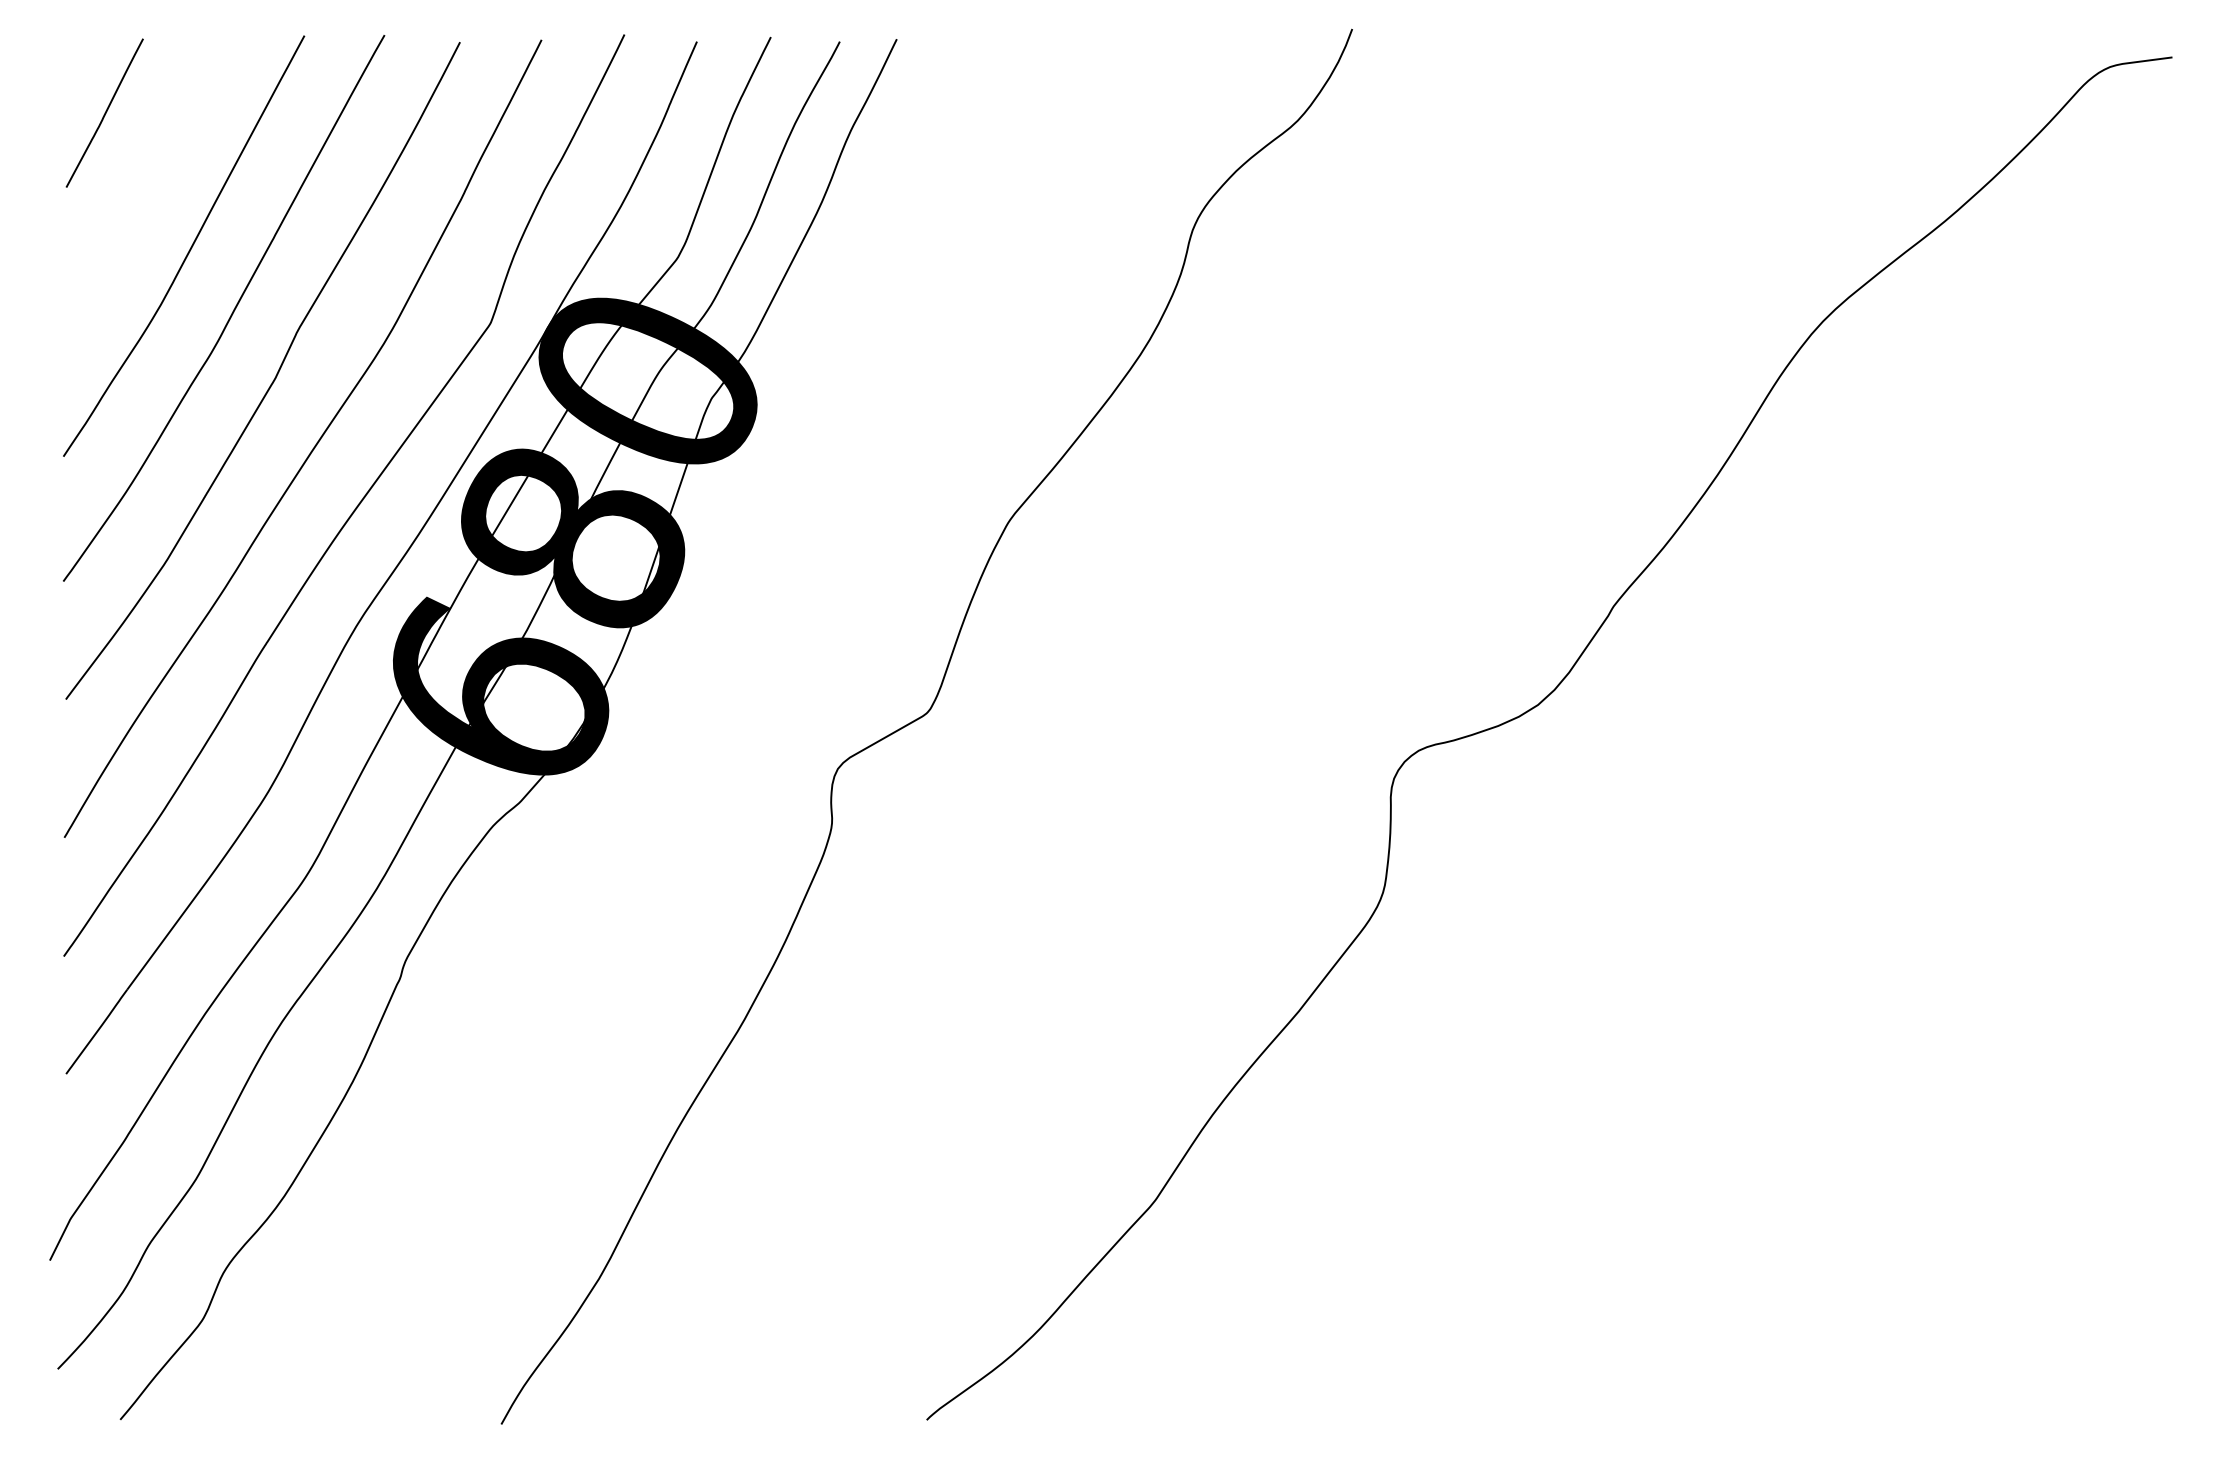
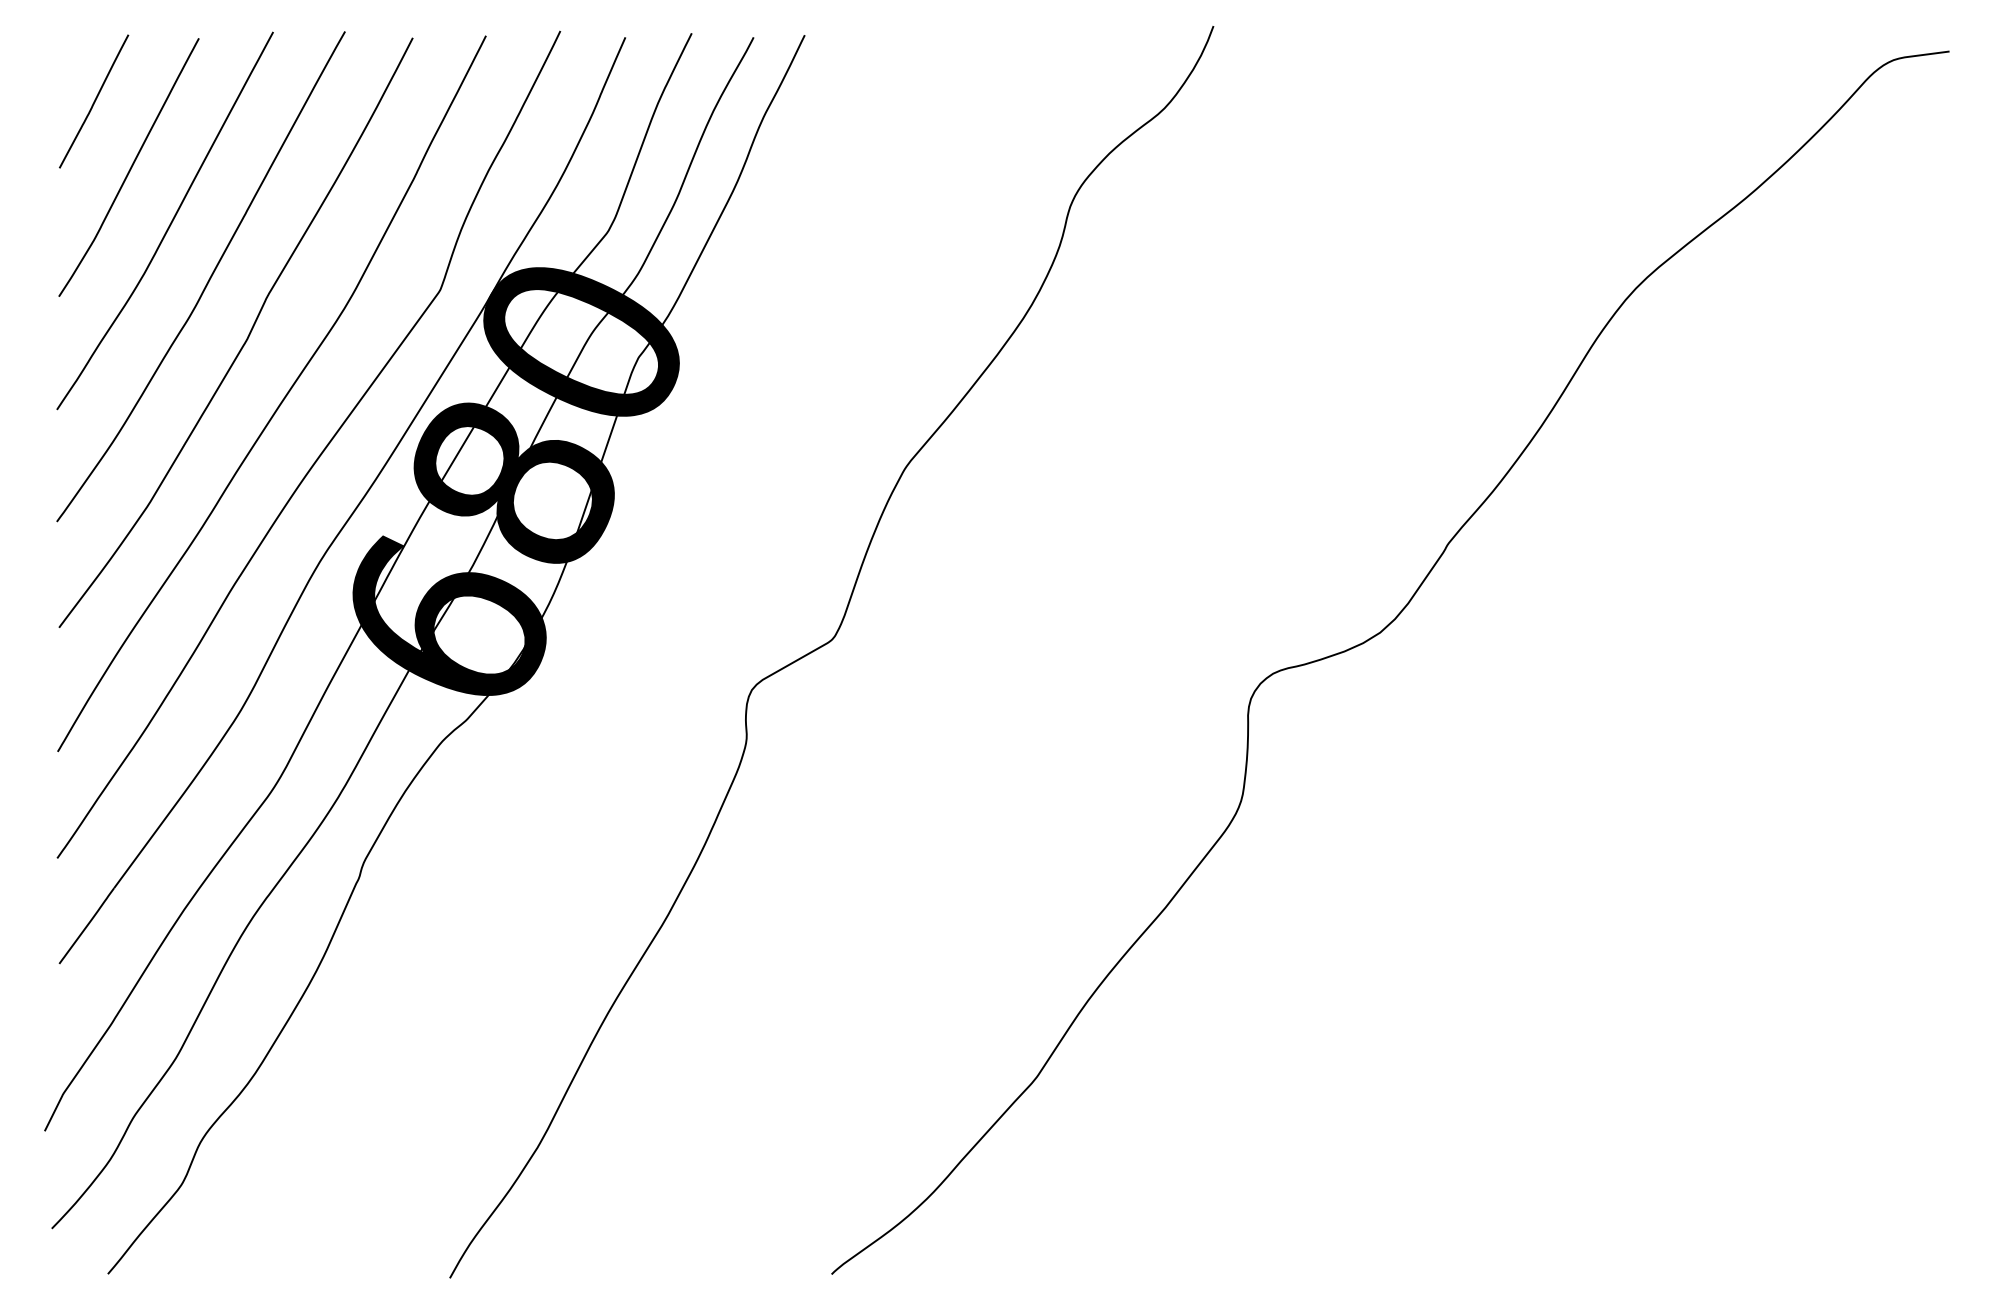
curve: (145, 186) -> (130, 167), added

